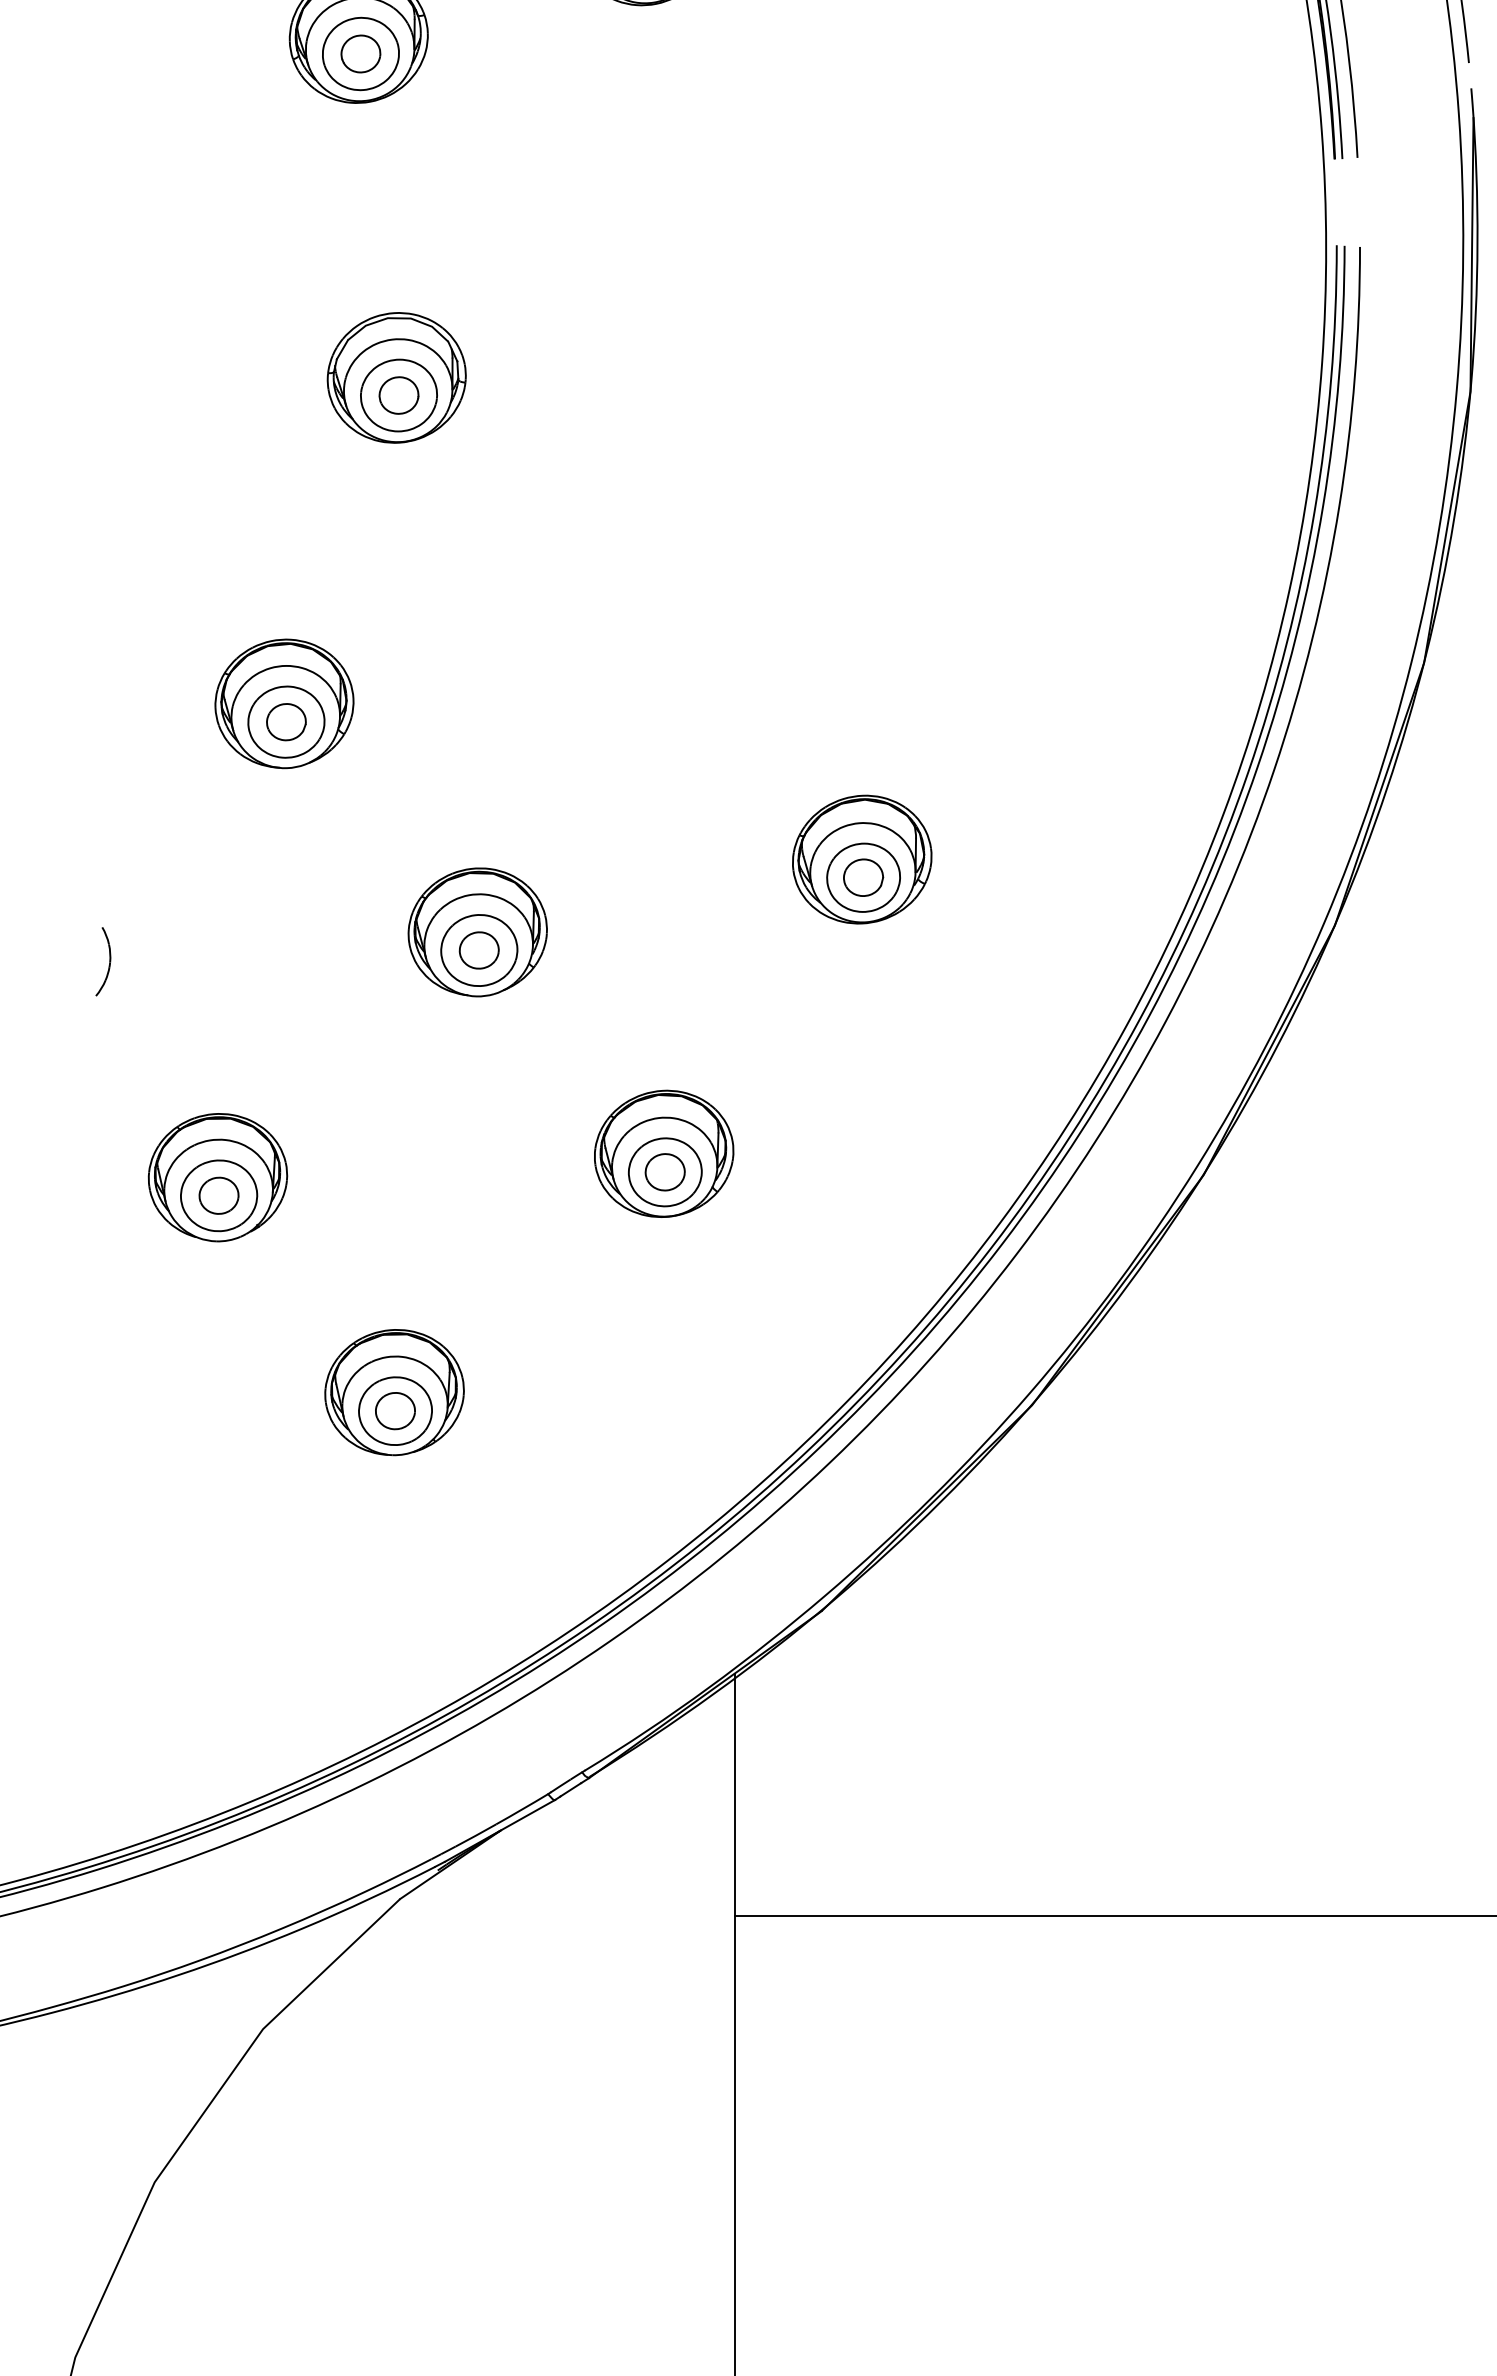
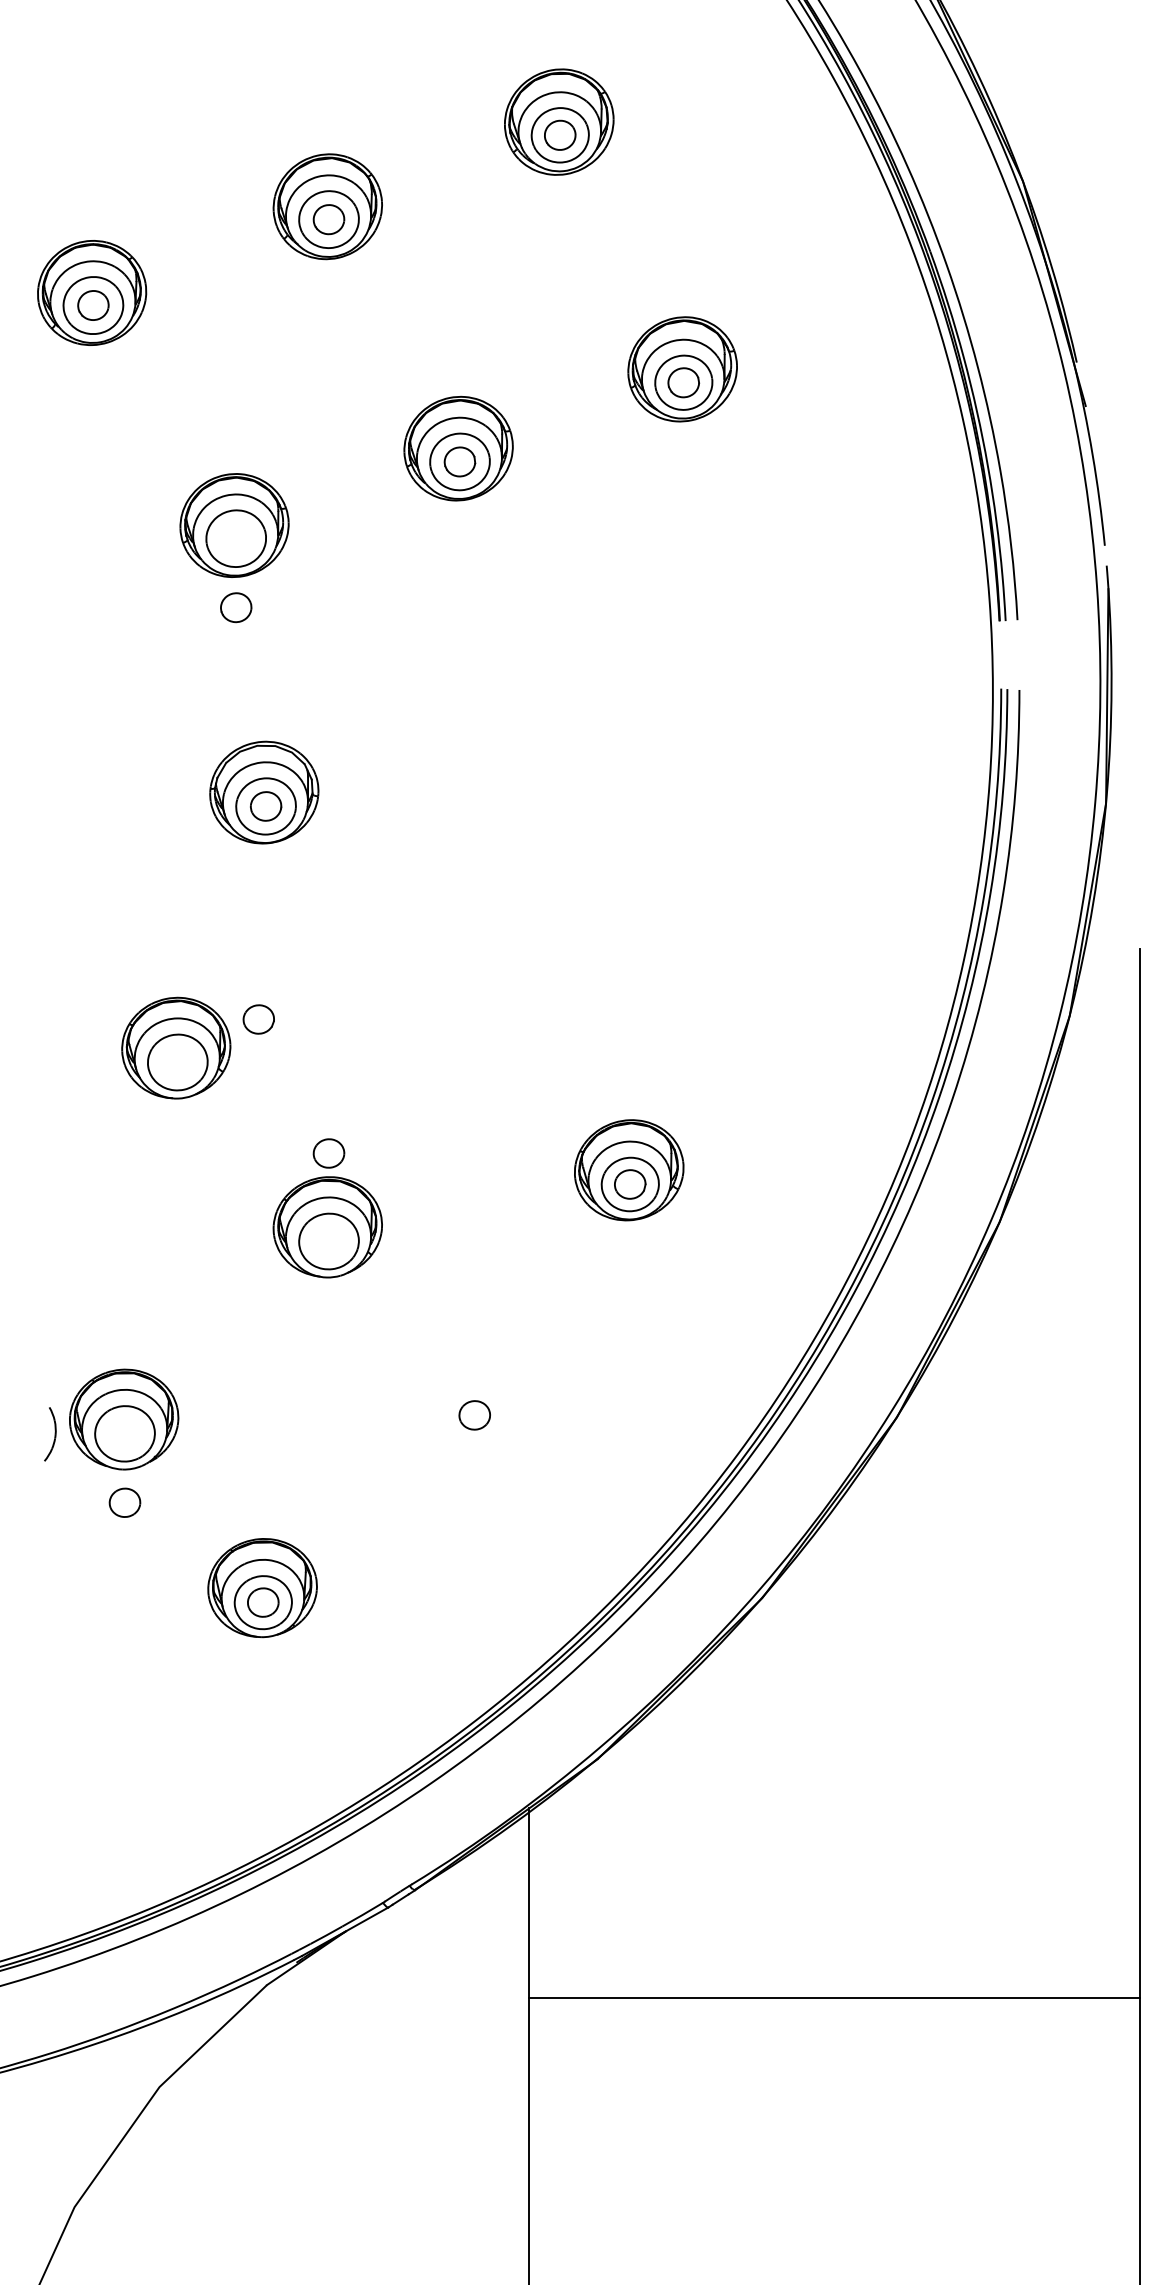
part: (361, 53) -> (236, 607), moved
part: (286, 722) -> (258, 1019), moved
part: (478, 950) -> (328, 1153), moved
part: (103, 961) -> (50, 1434), moved
part: (663, 1153) -> (473, 1400), removed
part: (218, 1195) -> (124, 1502), moved

